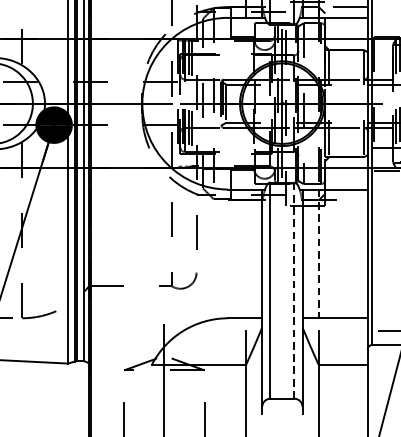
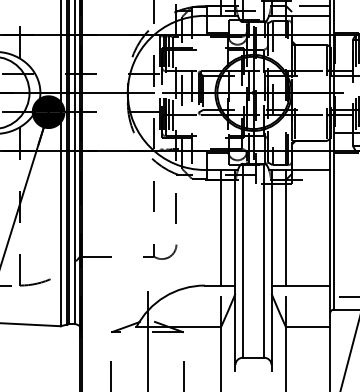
line: (245, 253) -> (220, 227), added
line: (319, 253) -> (286, 227), dashed -> solid
line: (294, 290) -> (264, 260), dashed -> solid

